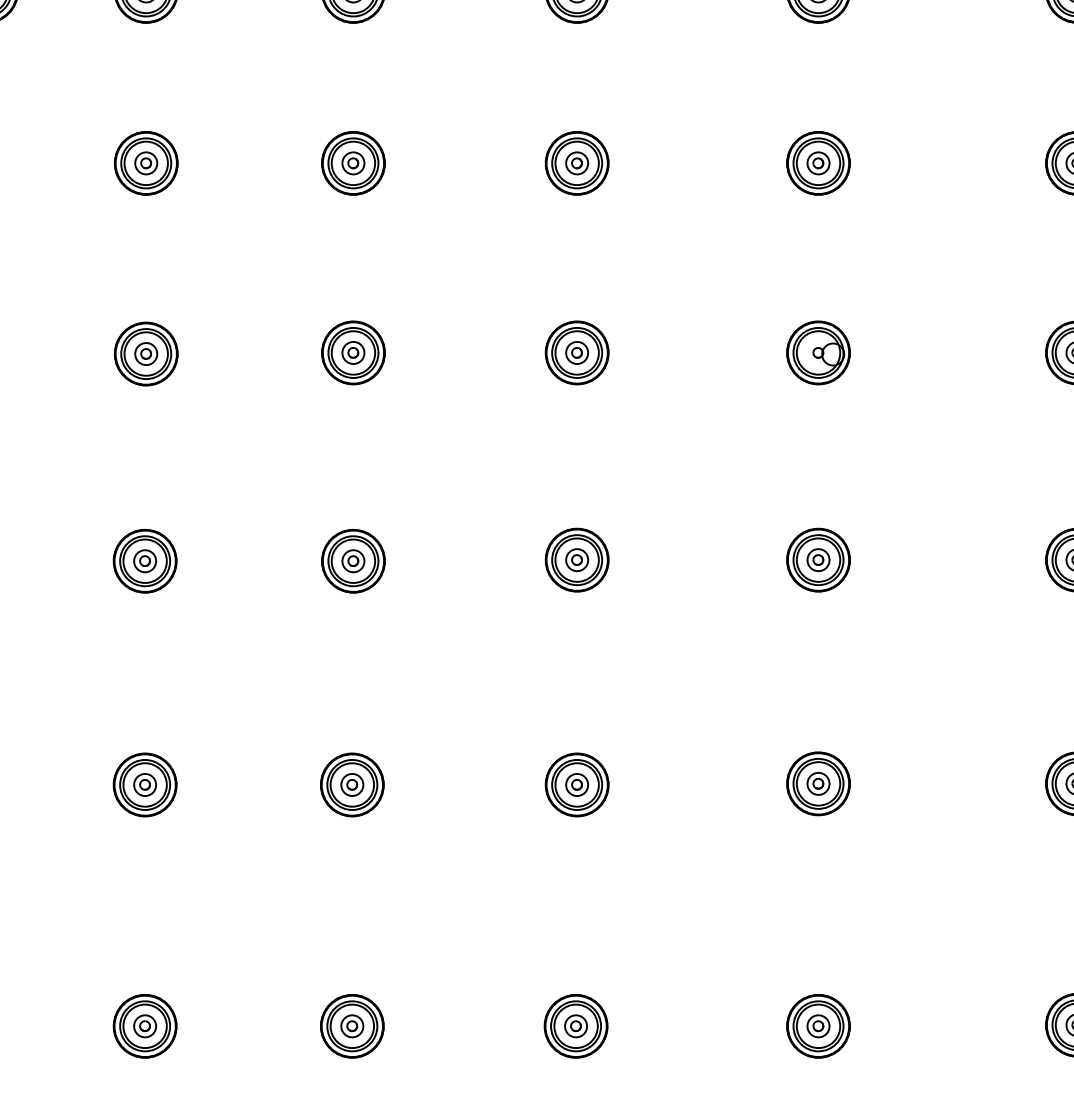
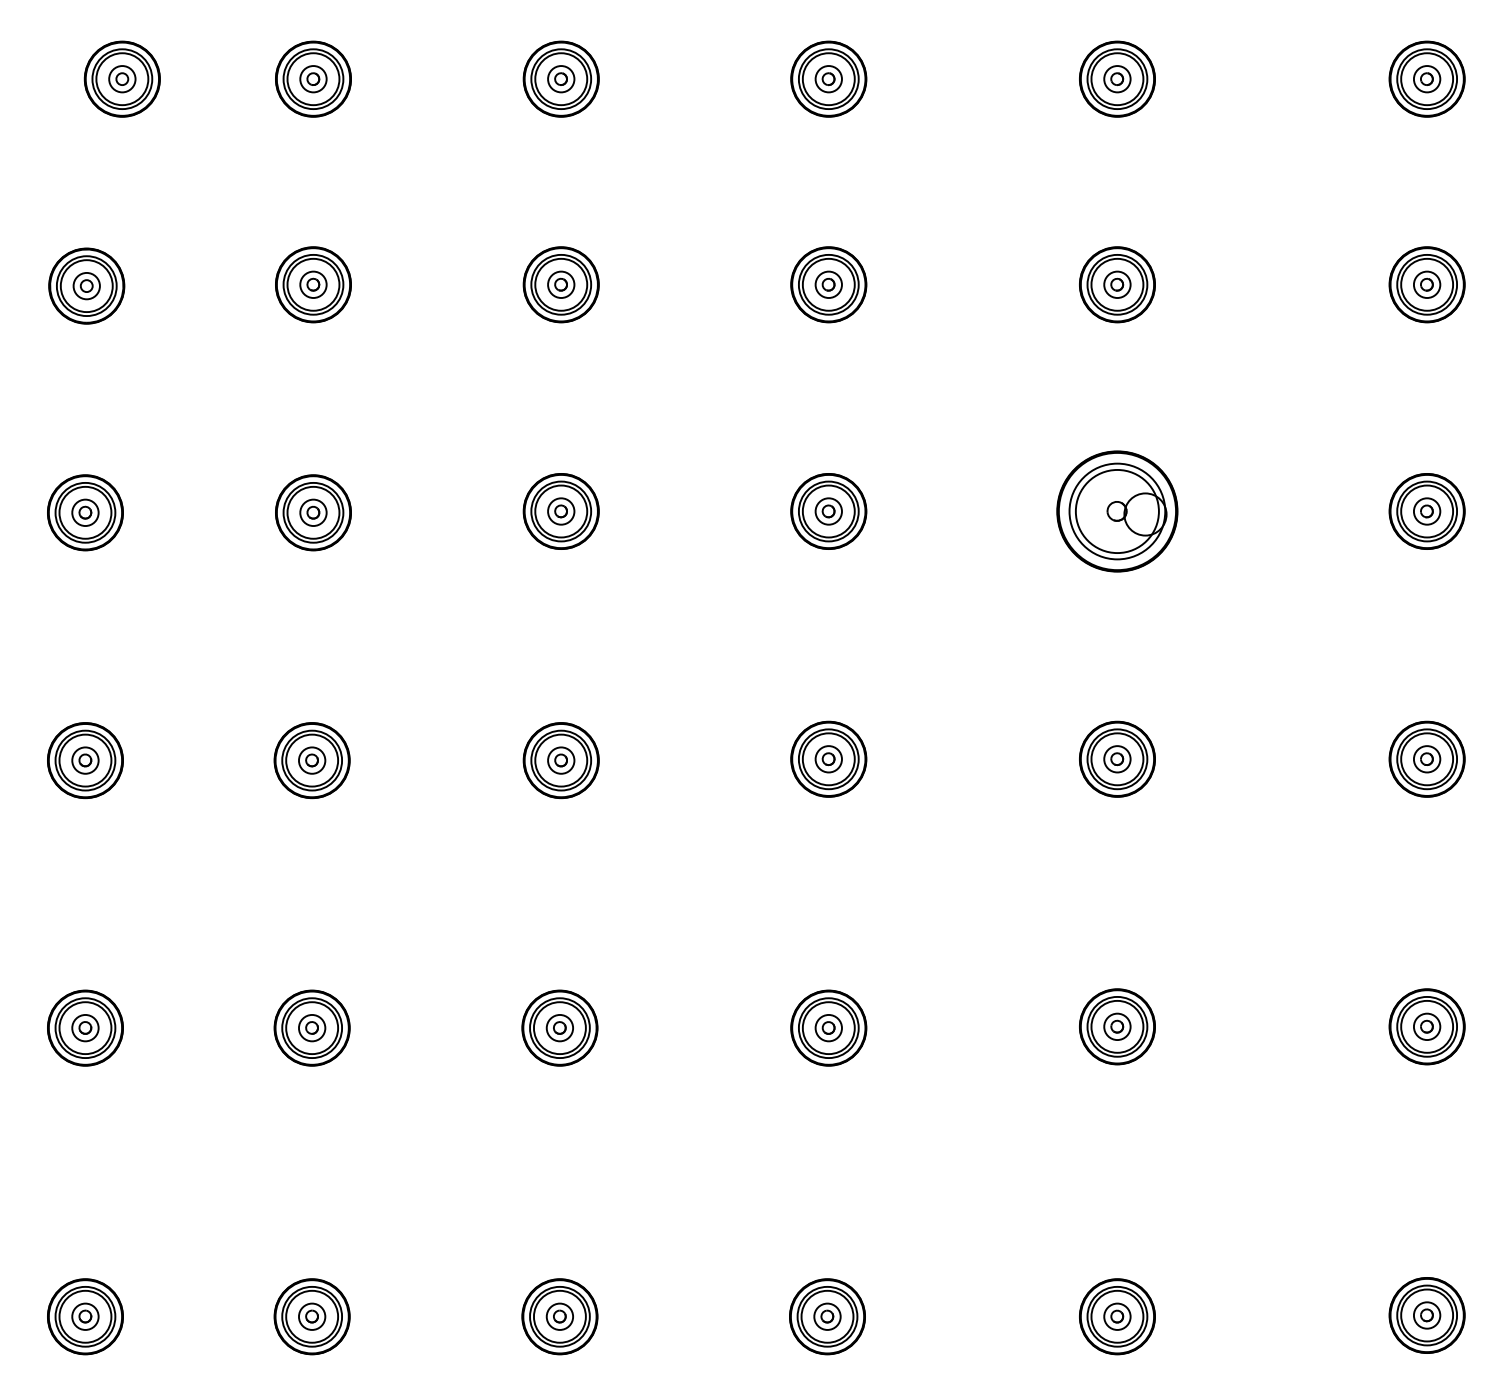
part: (818, 352) -> (1117, 511), size x1.6

